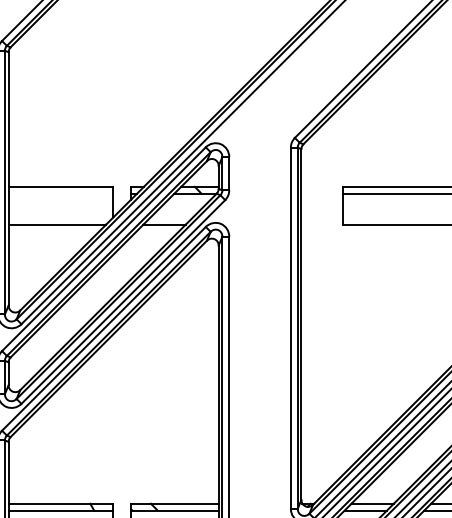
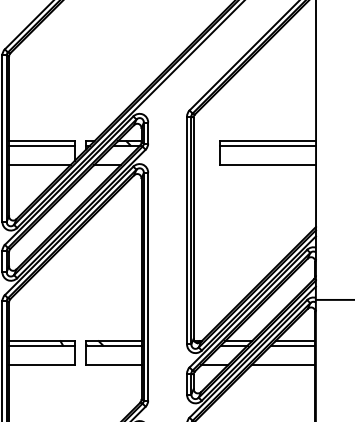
line: (61, 193) -> (42, 145), added

